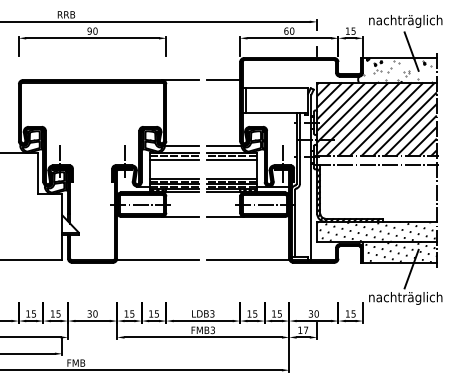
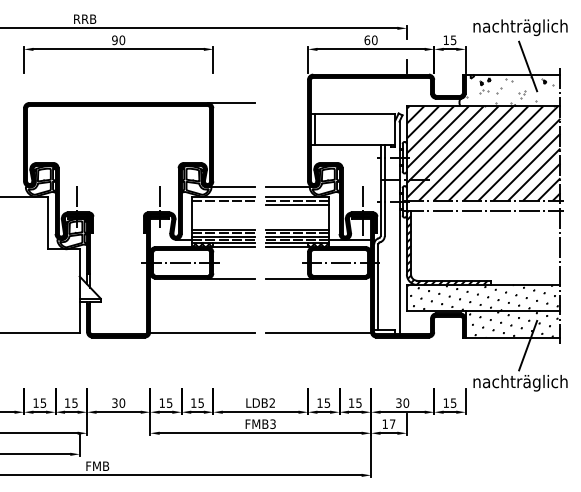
line: (223, 80) -> (286, 103), removed
line: (174, 159) -> (223, 205), removed
text: (212, 314) -> (272, 403), LDB3 -> LDB2

